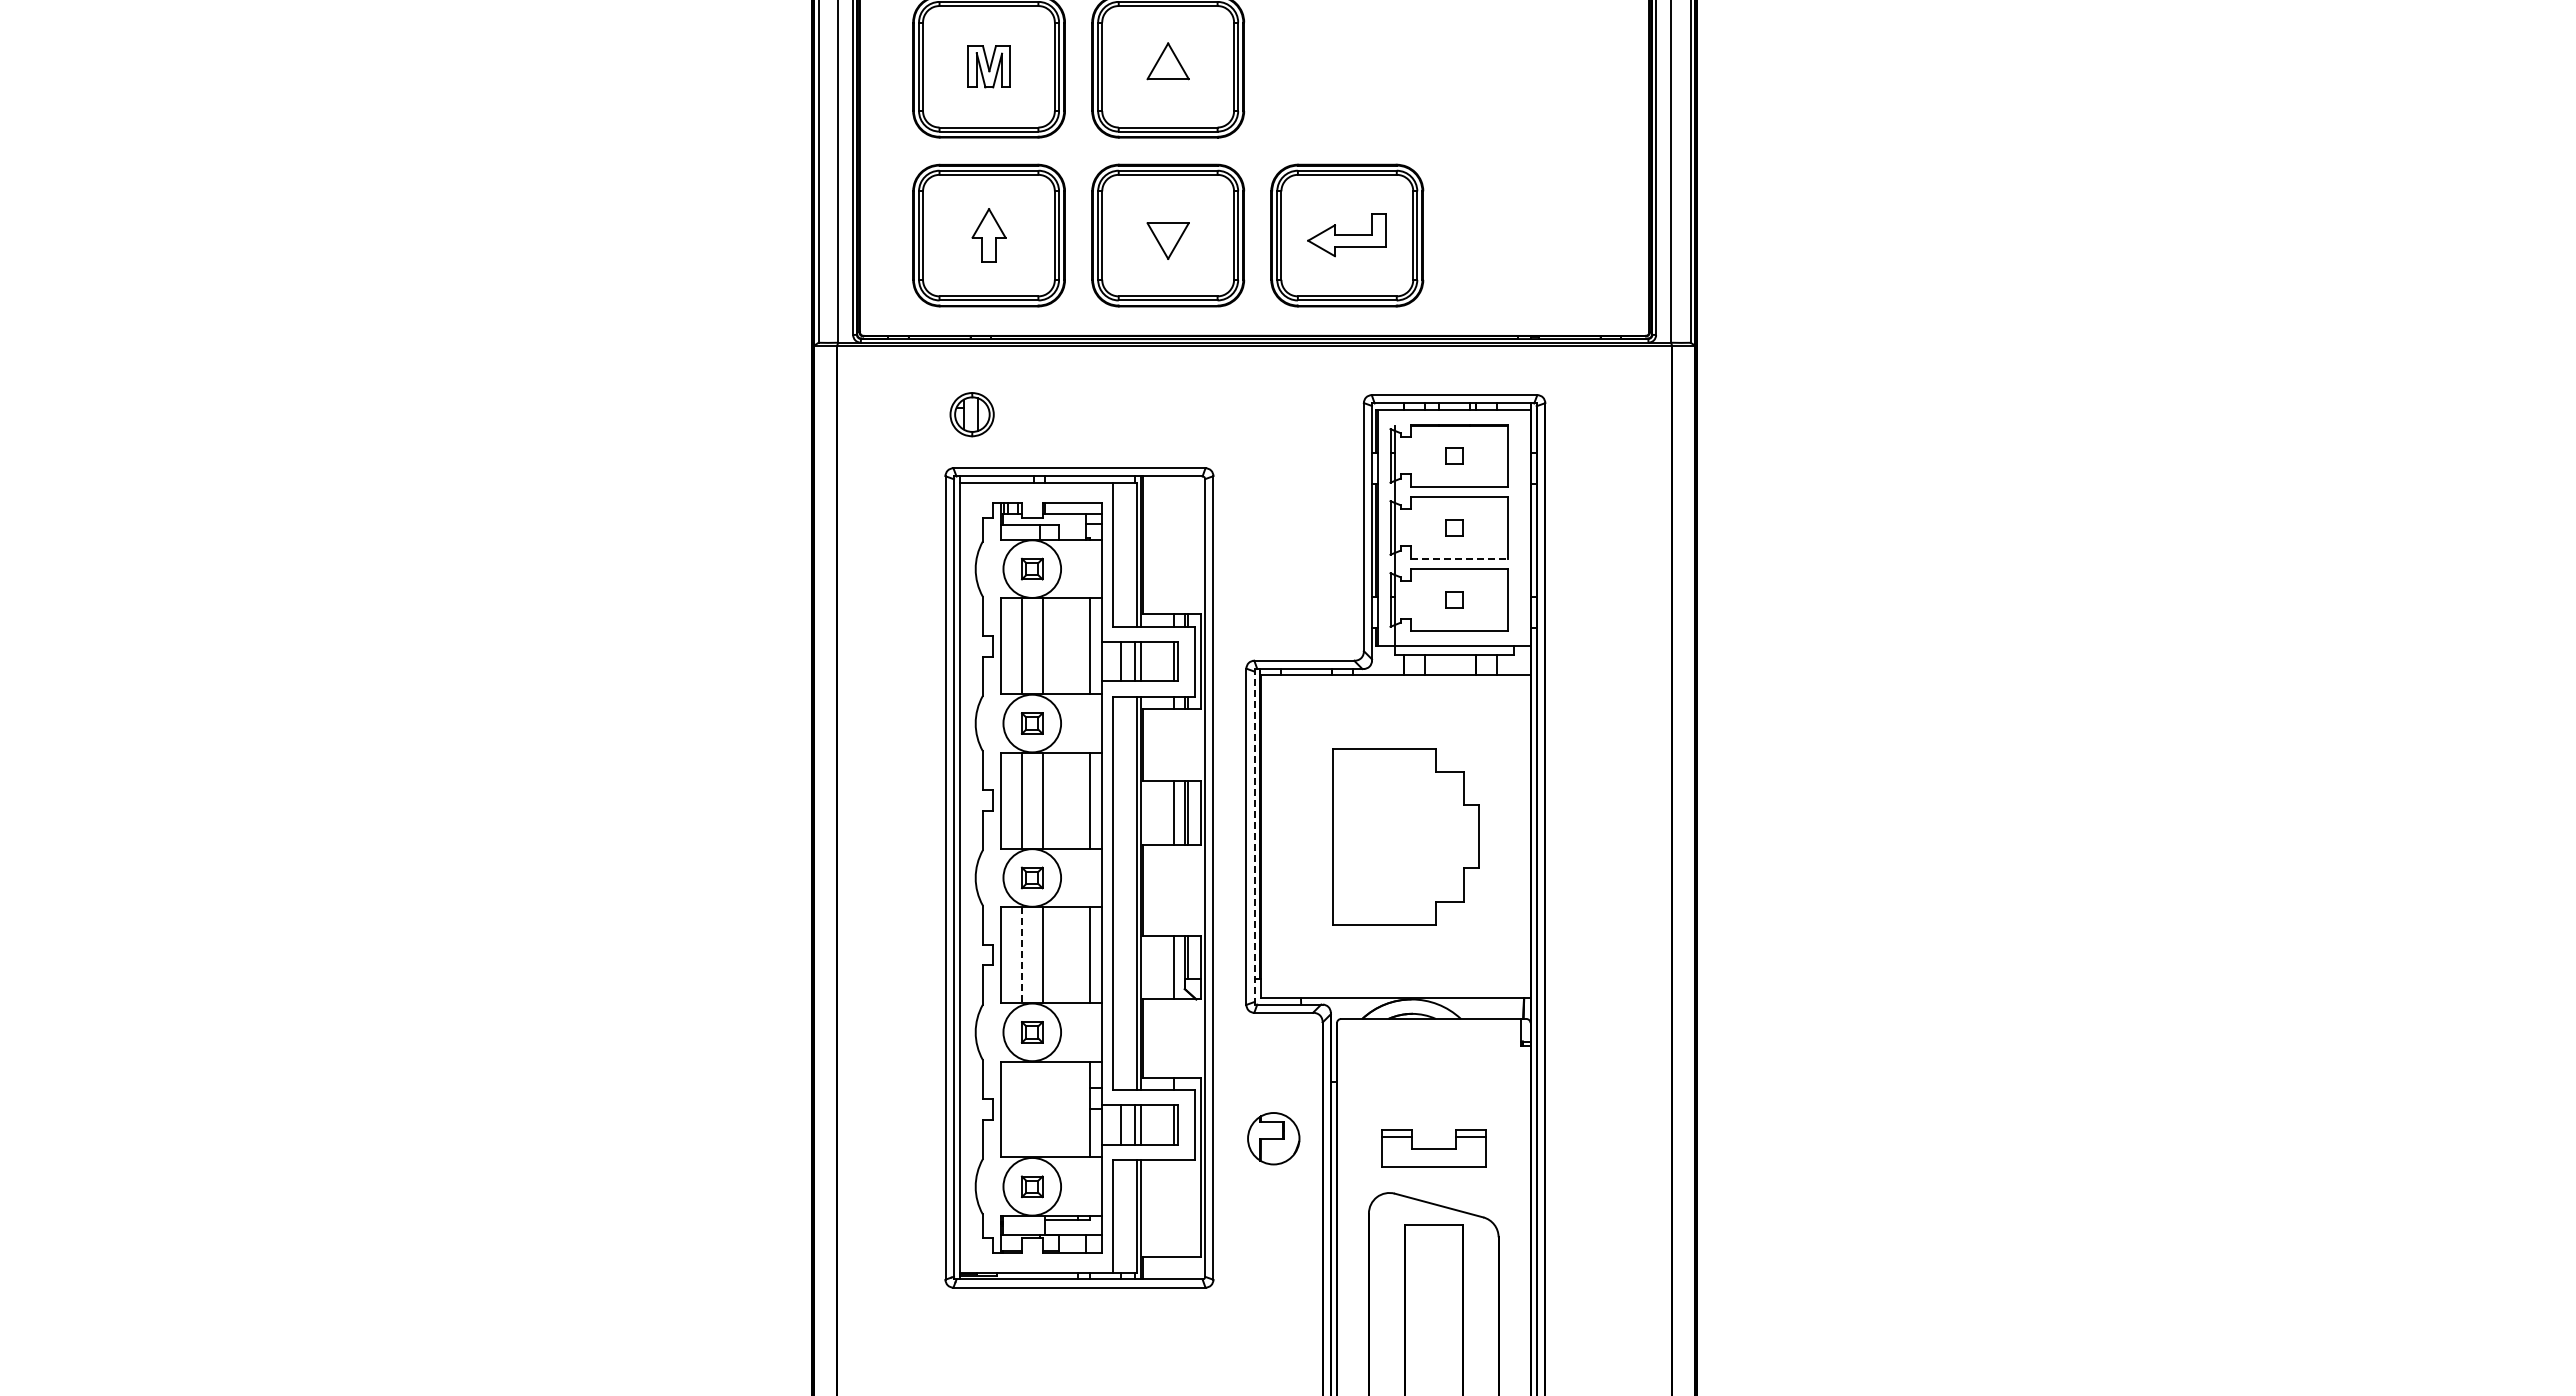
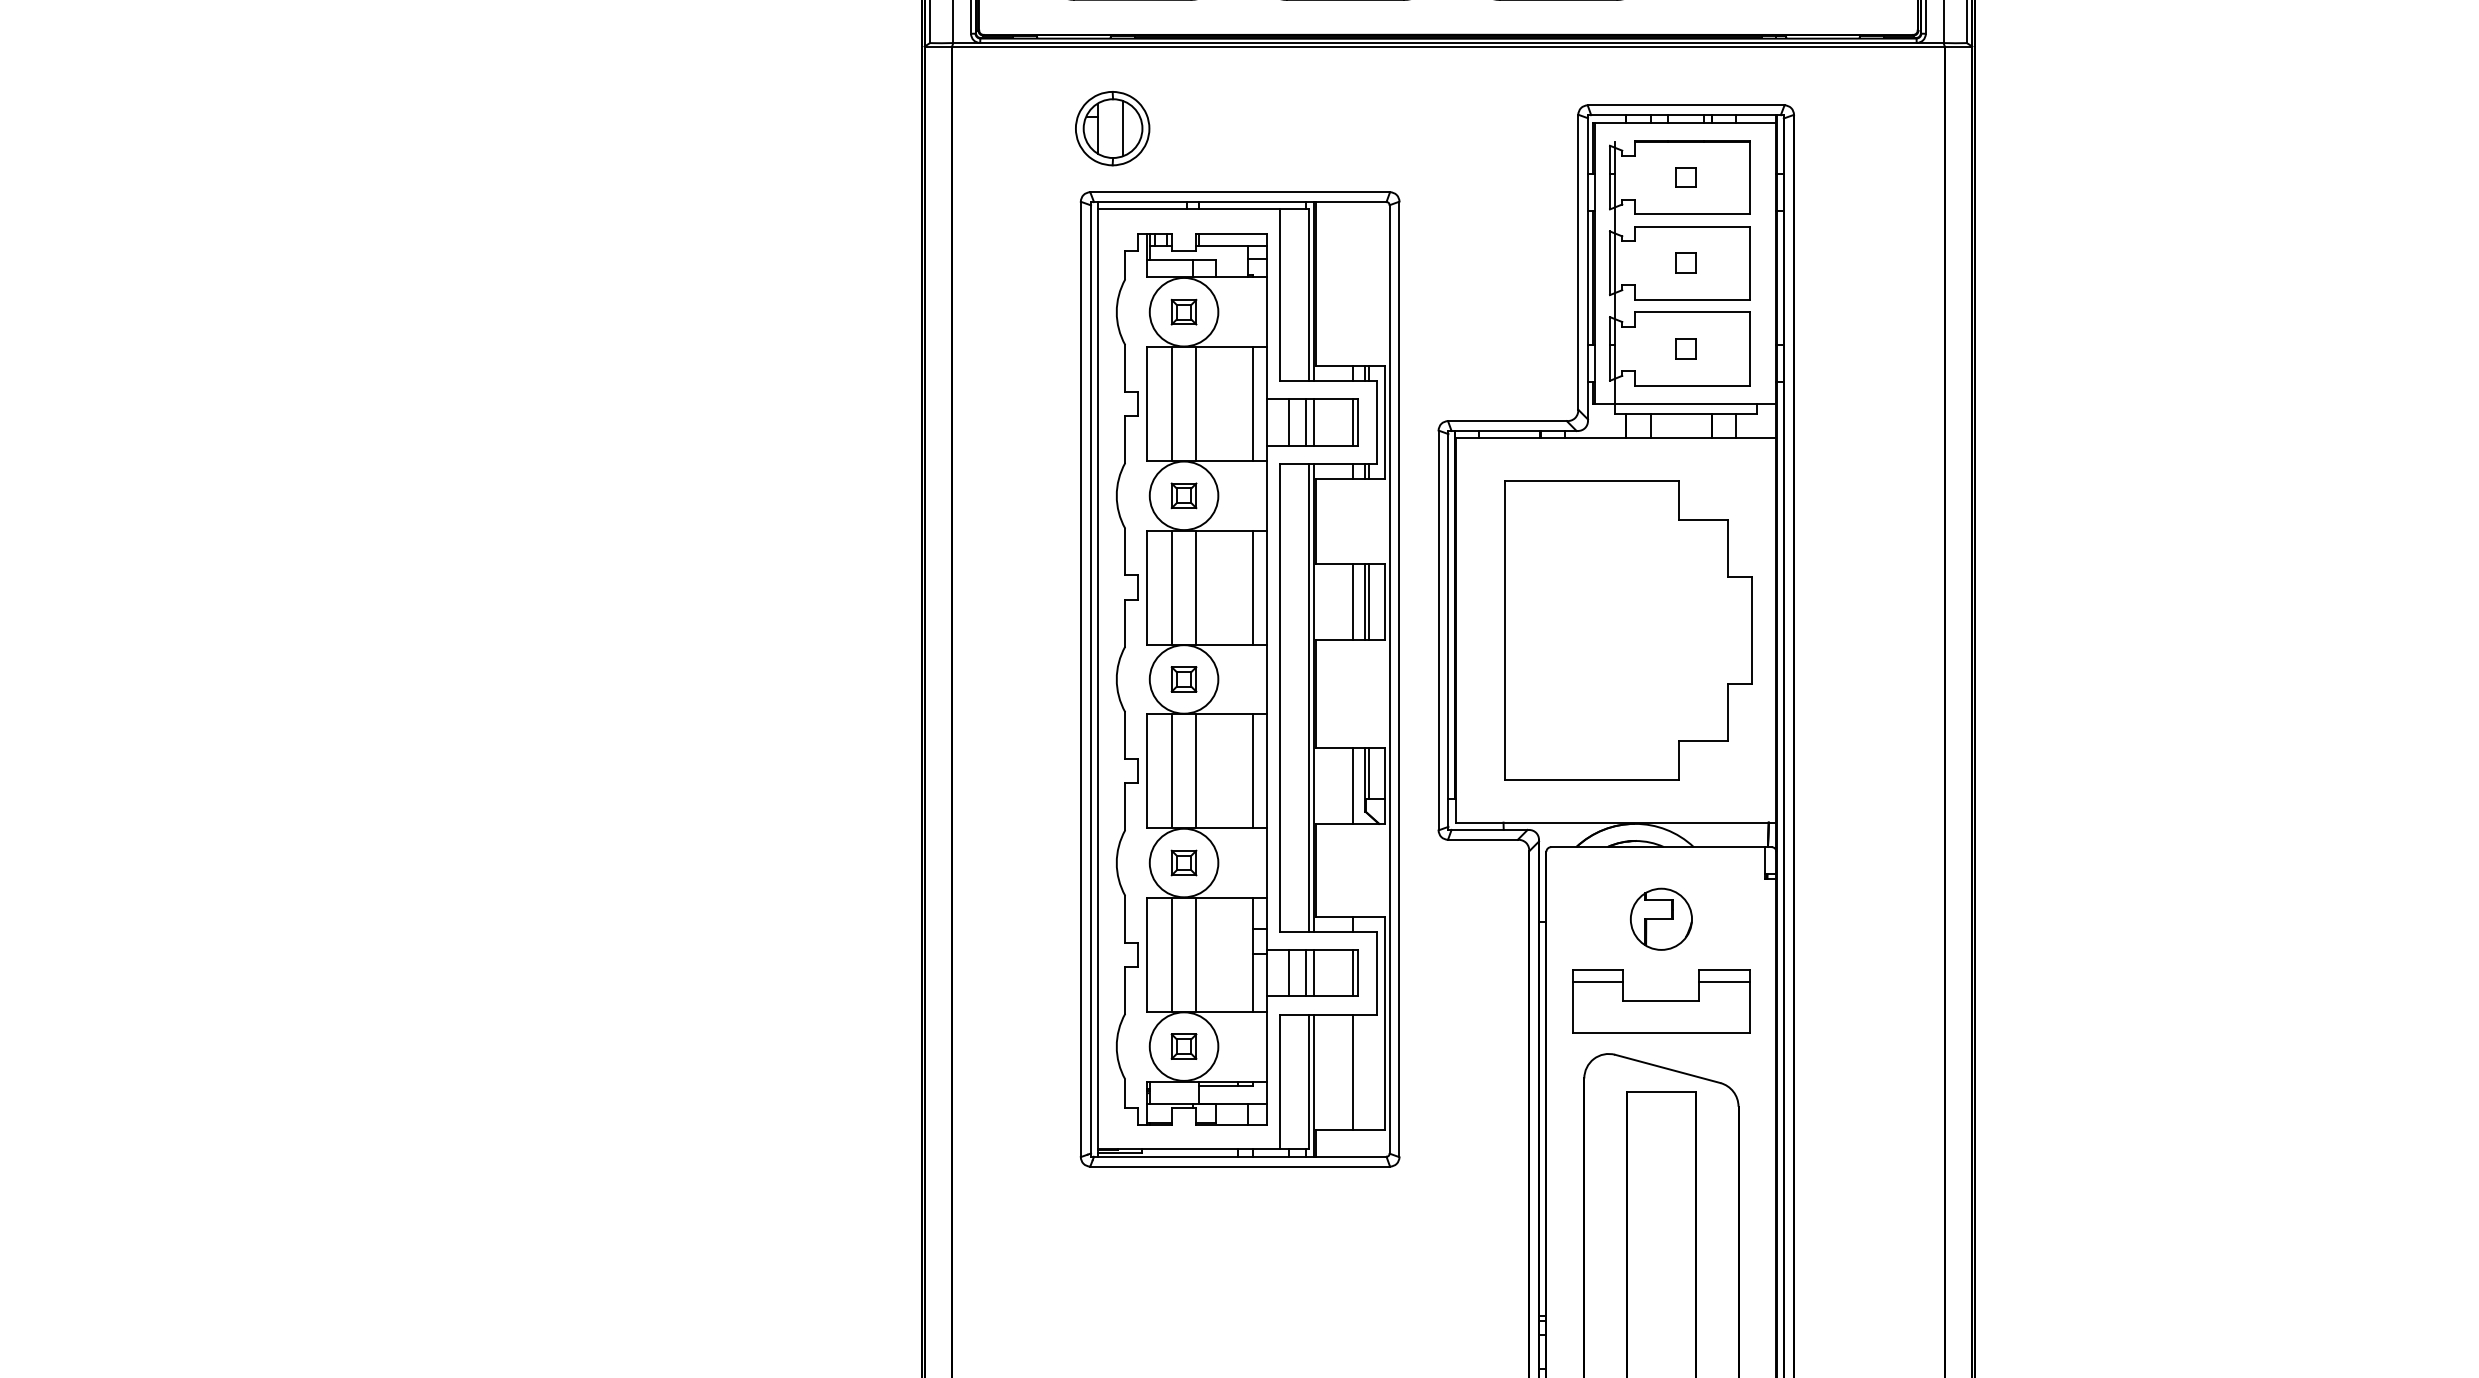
part: (971, 414) -> (1111, 128), size x1.43
line: (1460, 558) -> (1693, 299), dashed -> solid
line: (1254, 836) -> (1448, 630), dashed -> solid
part: (1405, 836) -> (1627, 630), size x1.43
line: (1022, 955) -> (1172, 771), dashed -> solid
line: (1022, 1109) -> (1172, 954), added
line: (1042, 1109) -> (1196, 954), added
part: (1273, 1138) -> (1661, 919), moved
part: (1433, 1148) -> (1661, 1001), size x1.43
line: (1174, 1208) -> (1353, 1072), added

